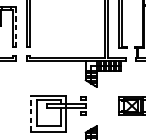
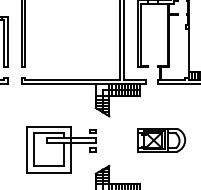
line: (16, 28) -> (8, 42), dashed -> solid
line: (30, 114) -> (26, 150), dashed -> solid

